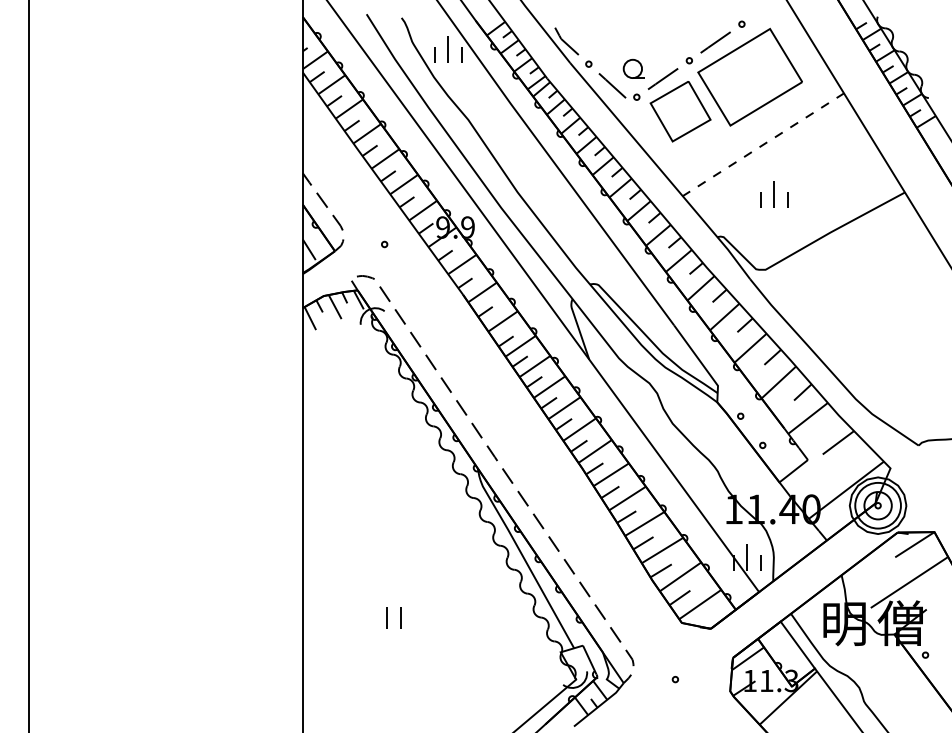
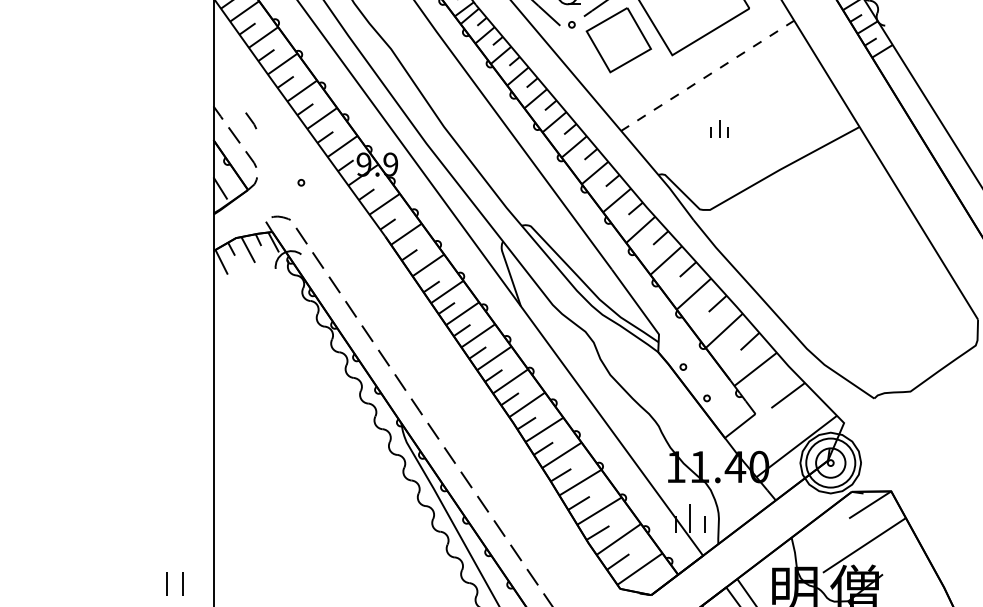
line: (337, 186) -> (250, 120), added
part: (774, 194) -> (719, 129), size x0.6
part: (393, 617) -> (174, 583), moved

